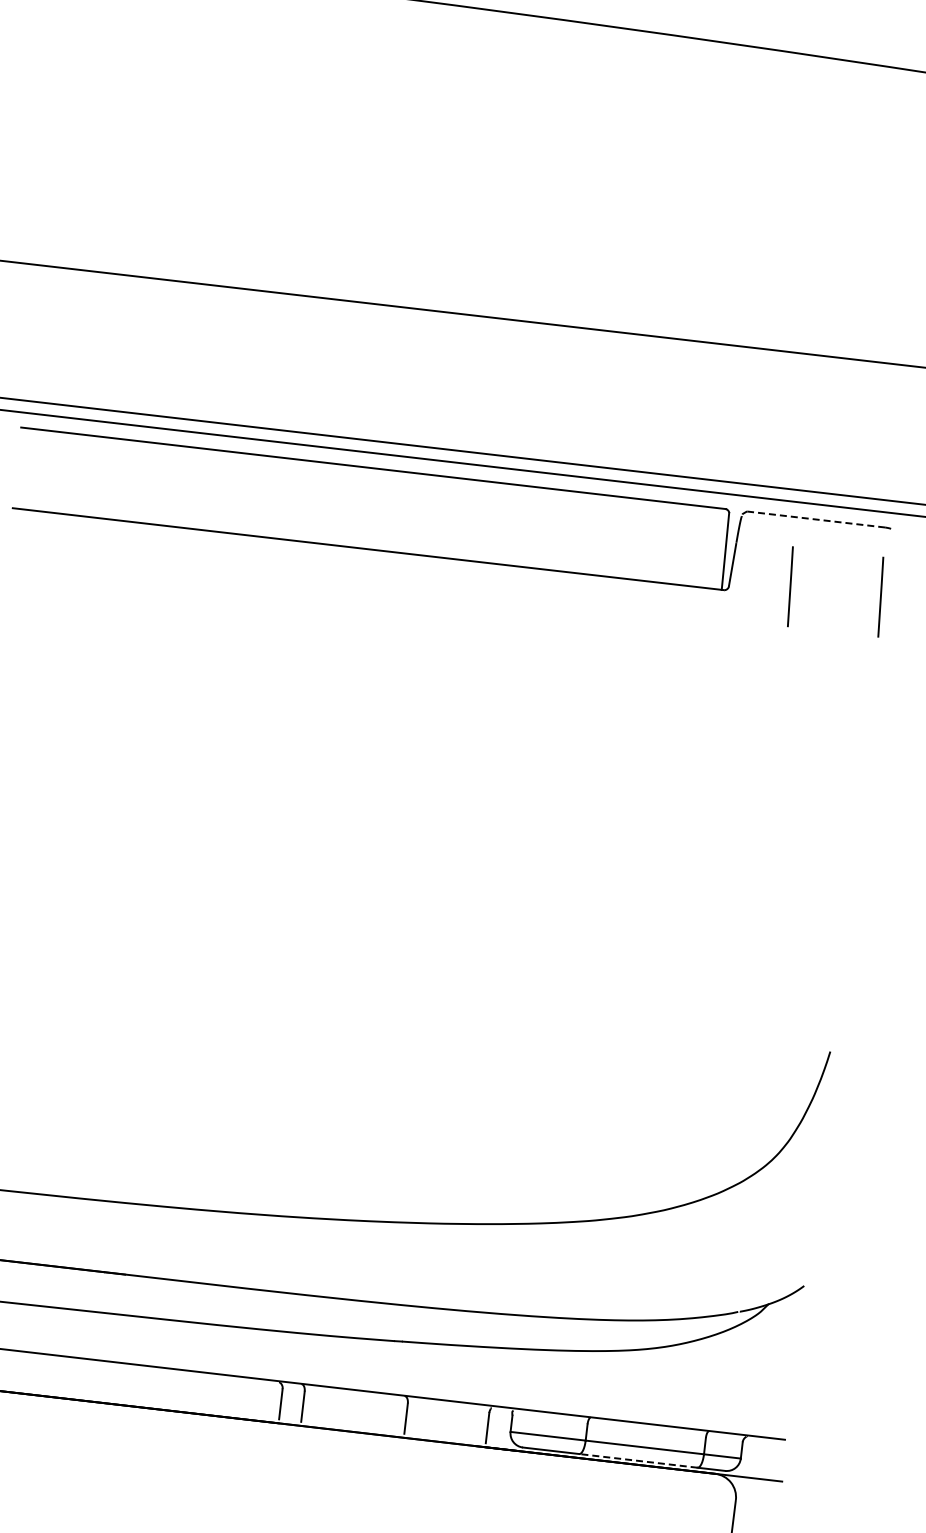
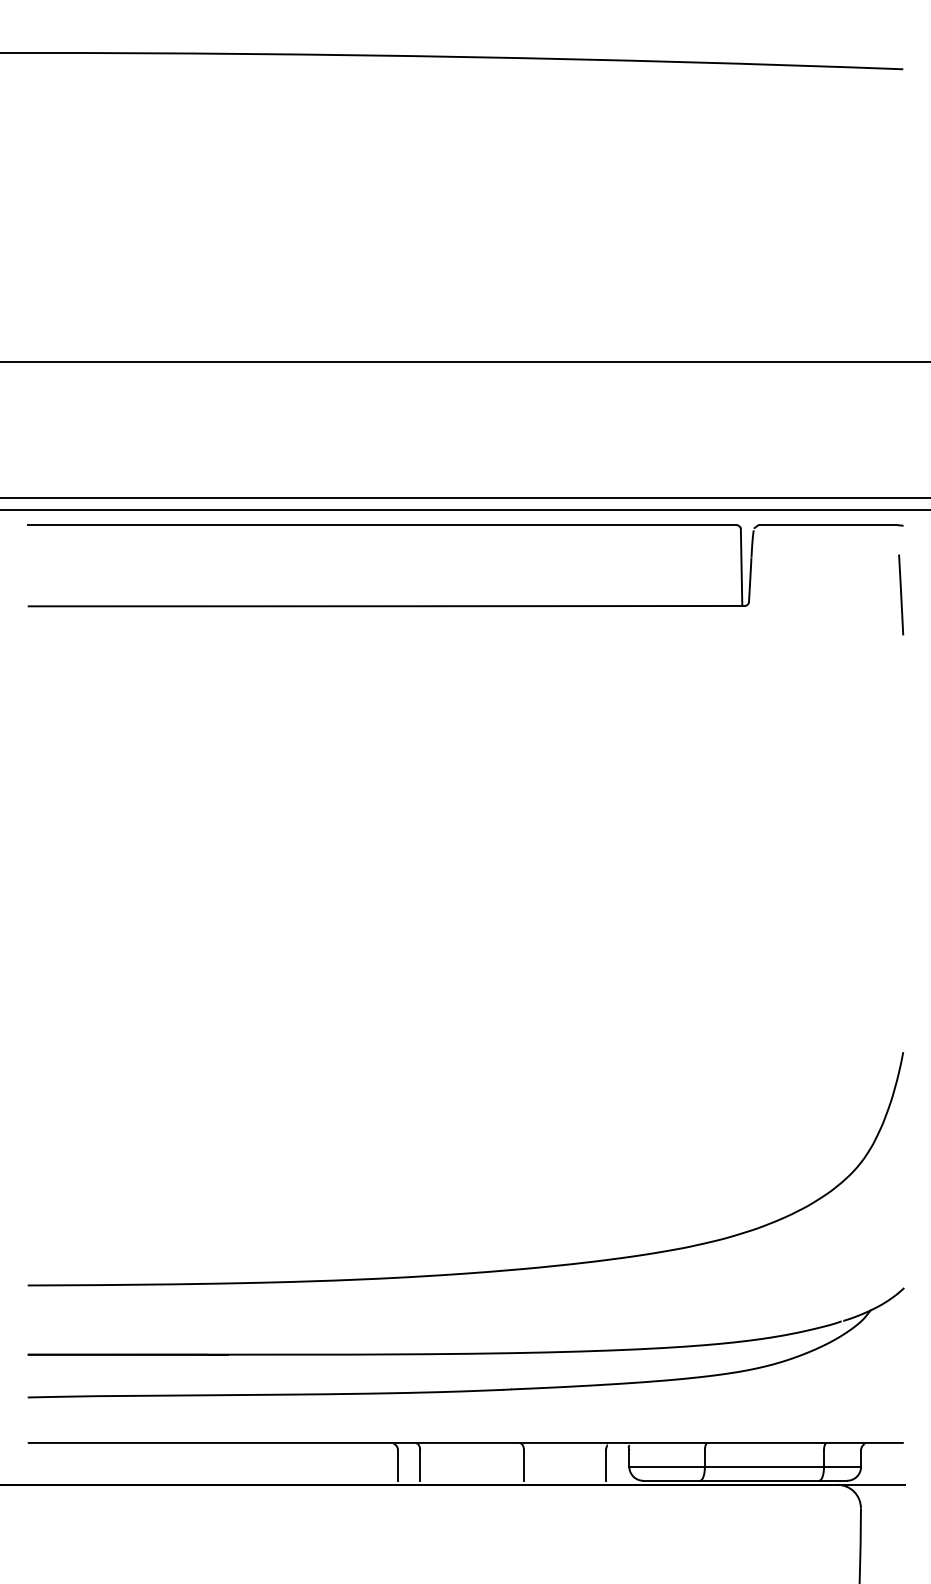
line: (815, 519) -> (827, 525), dashed -> solid
line: (790, 586) -> (810, 594), removed
line: (638, 1460) -> (759, 1480), dashed -> solid

